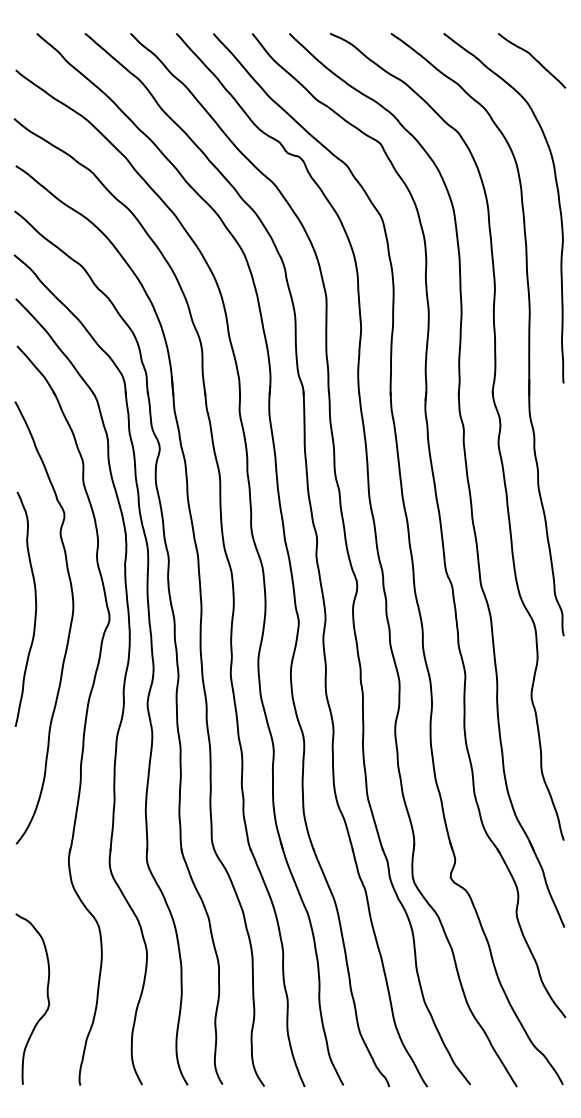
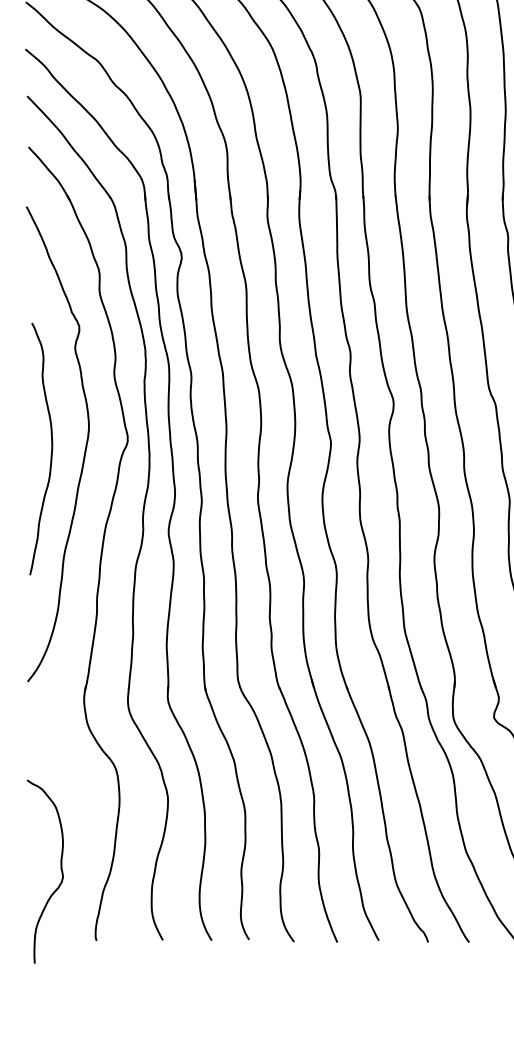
curve: (35, 608) -> (51, 448), moved
curve: (46, 995) -> (60, 867), moved

